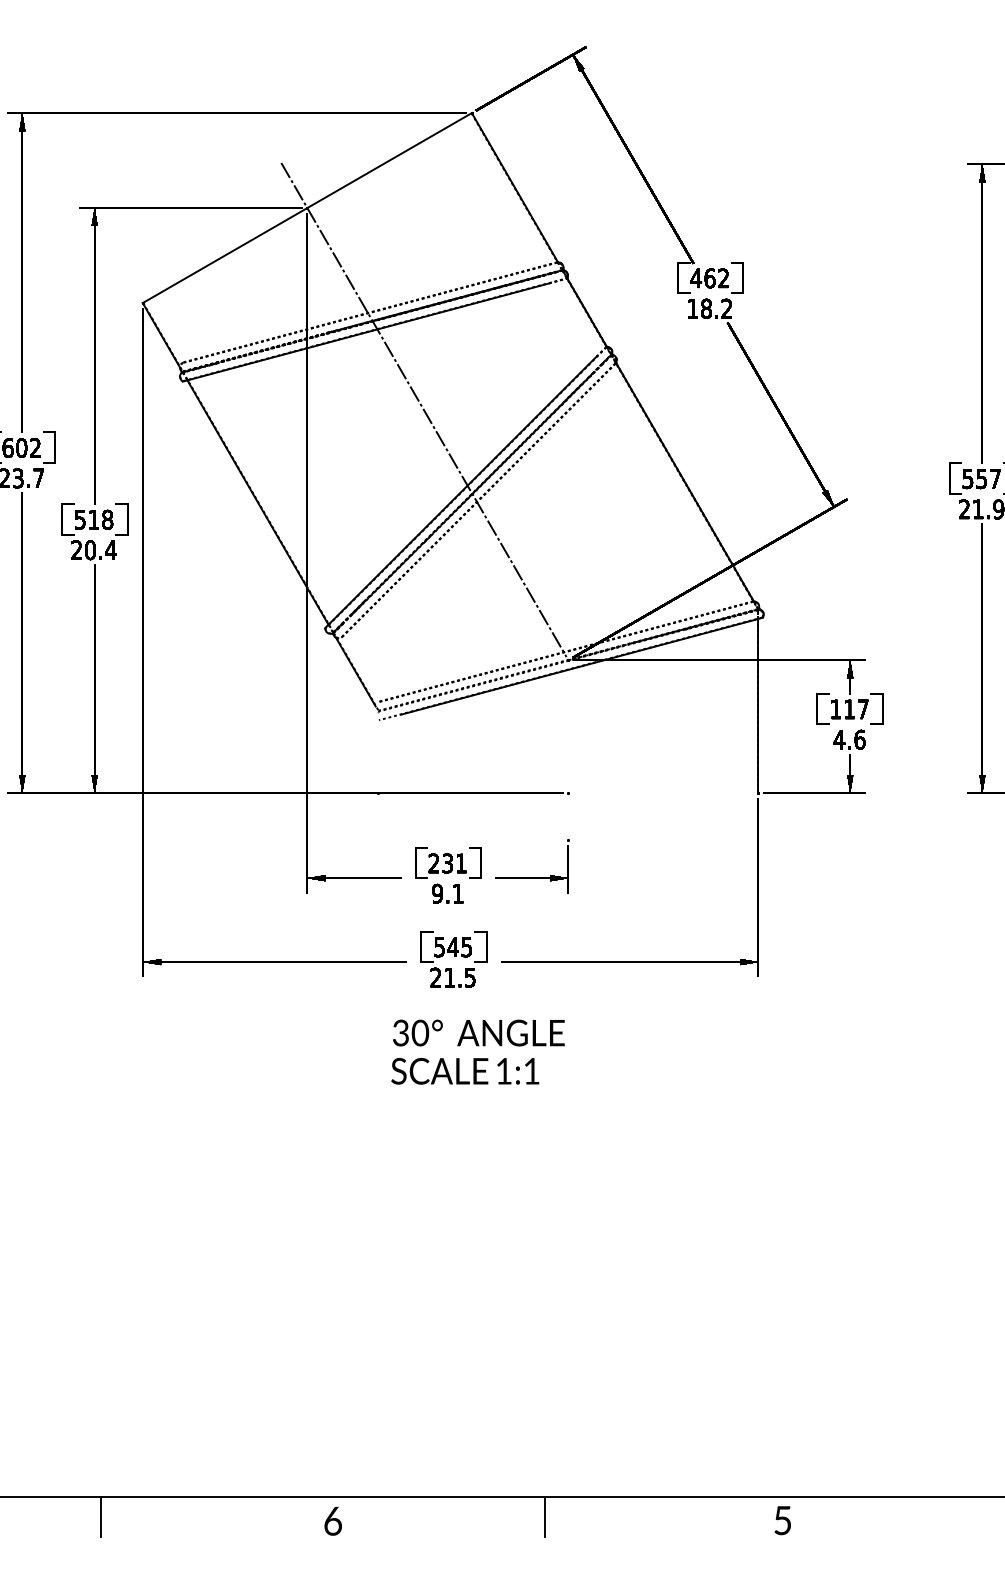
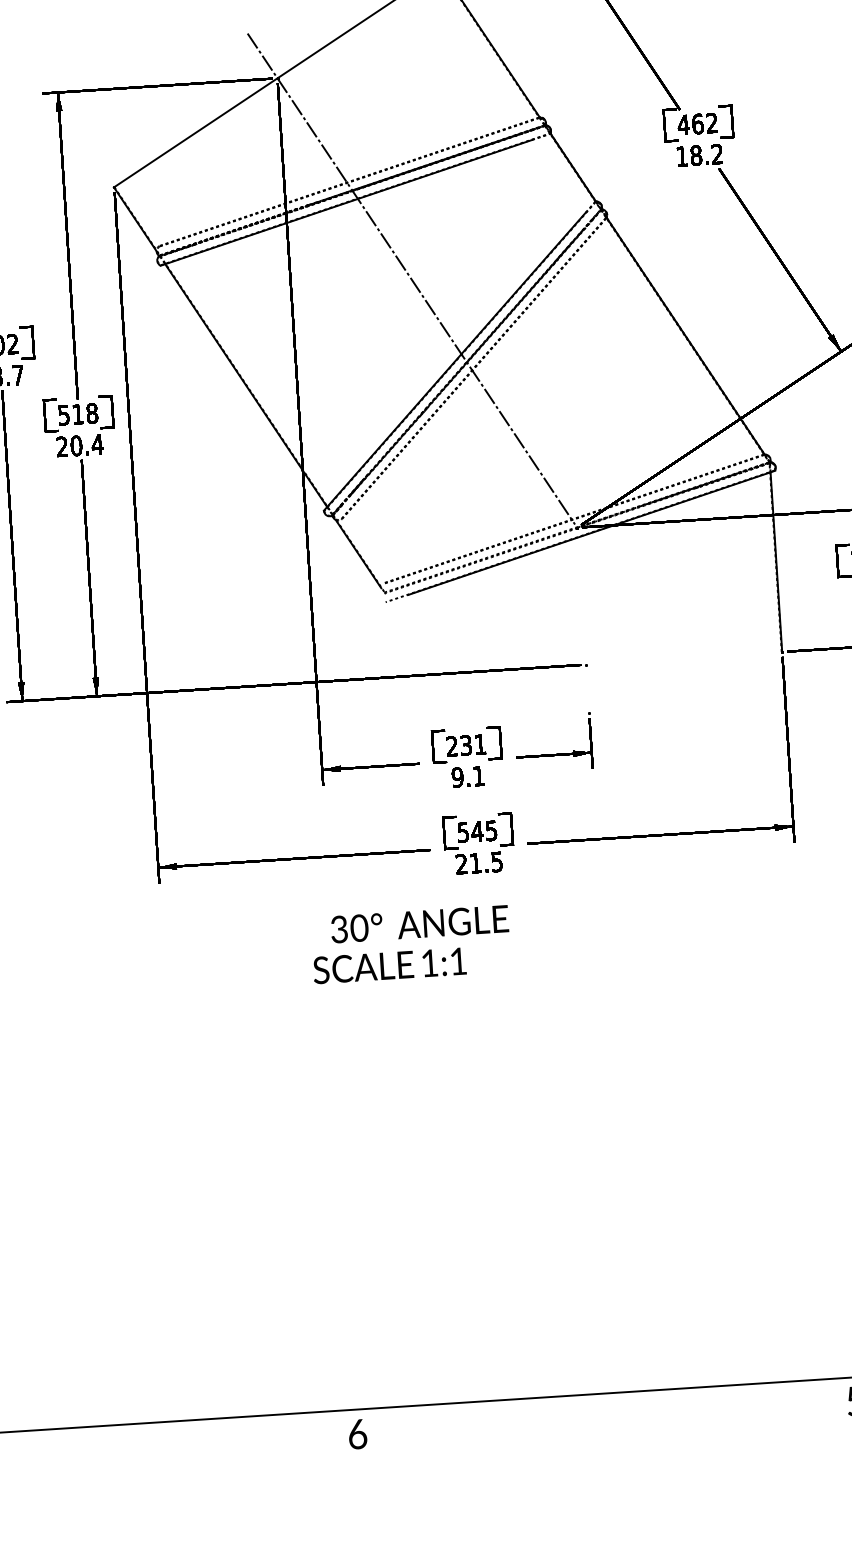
text: (478, 1032) -> (419, 923), moved
text: (465, 1071) -> (390, 966), moved
line: (100, 1517) -> (151, 1443), removed
line: (545, 1517) -> (610, 1414), removed
text: (332, 1520) -> (357, 1433), moved

